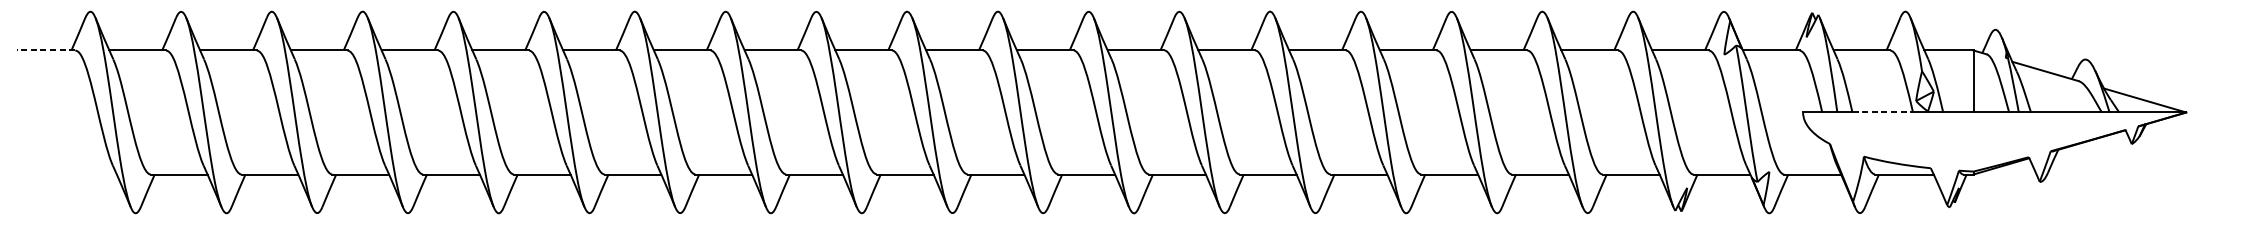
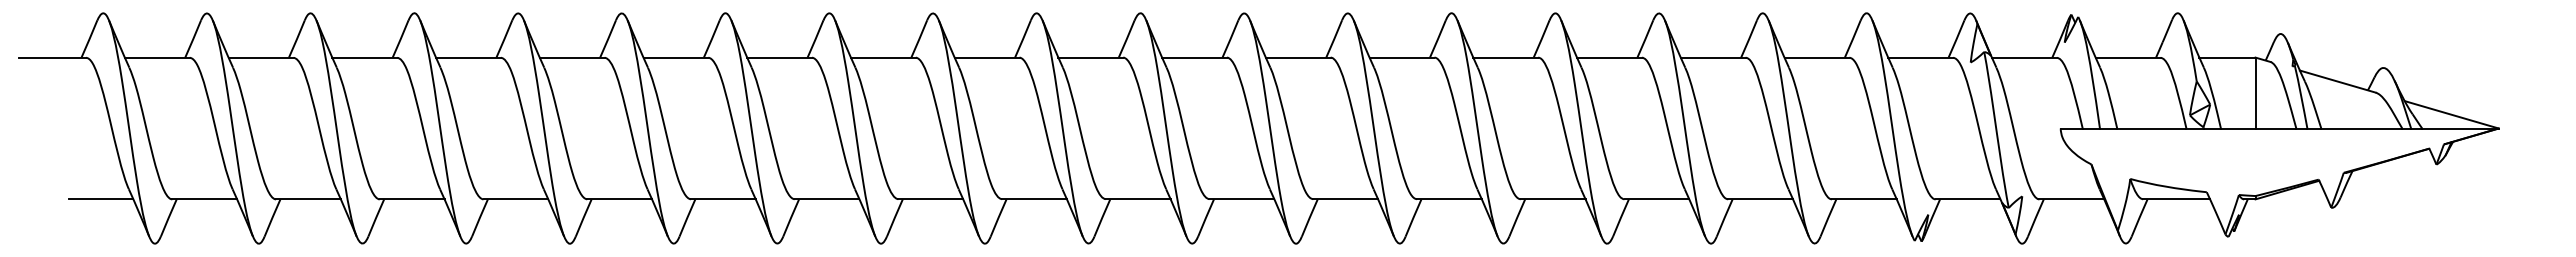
line: (46, 50) -> (52, 57), dashed -> solid
line: (1882, 112) -> (2151, 128), dashed -> solid
line: (88, 174) -> (100, 199), added

